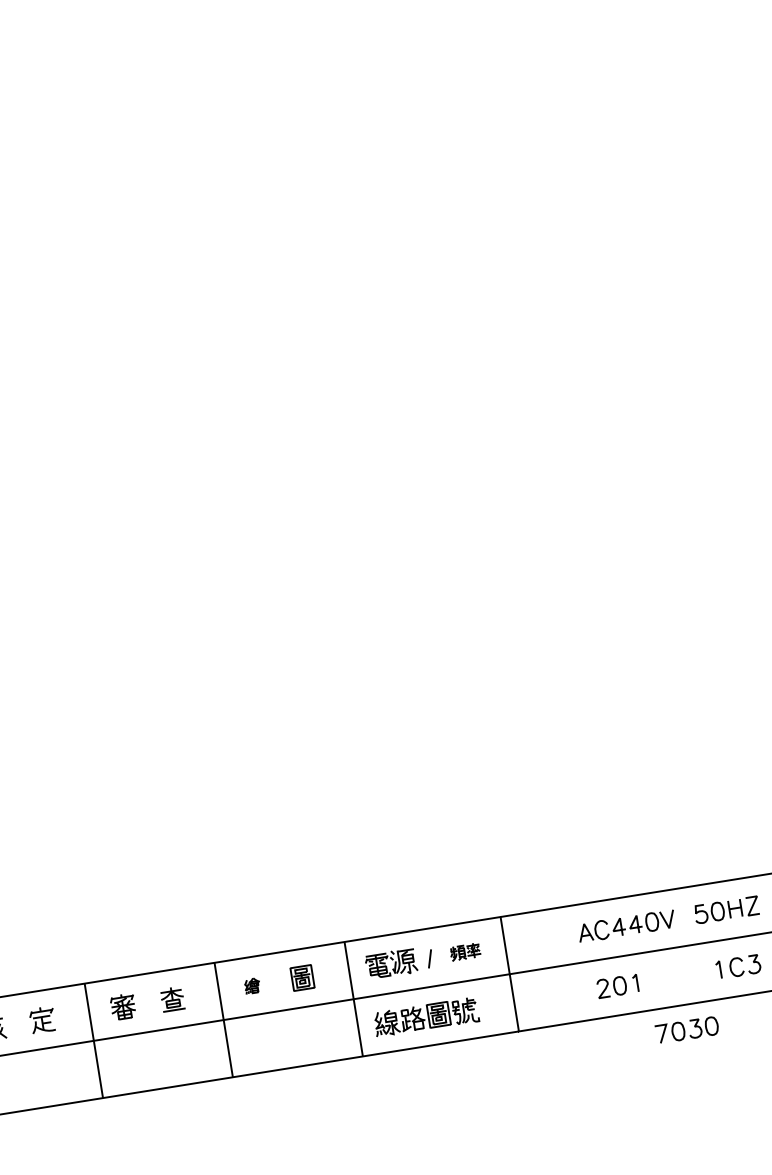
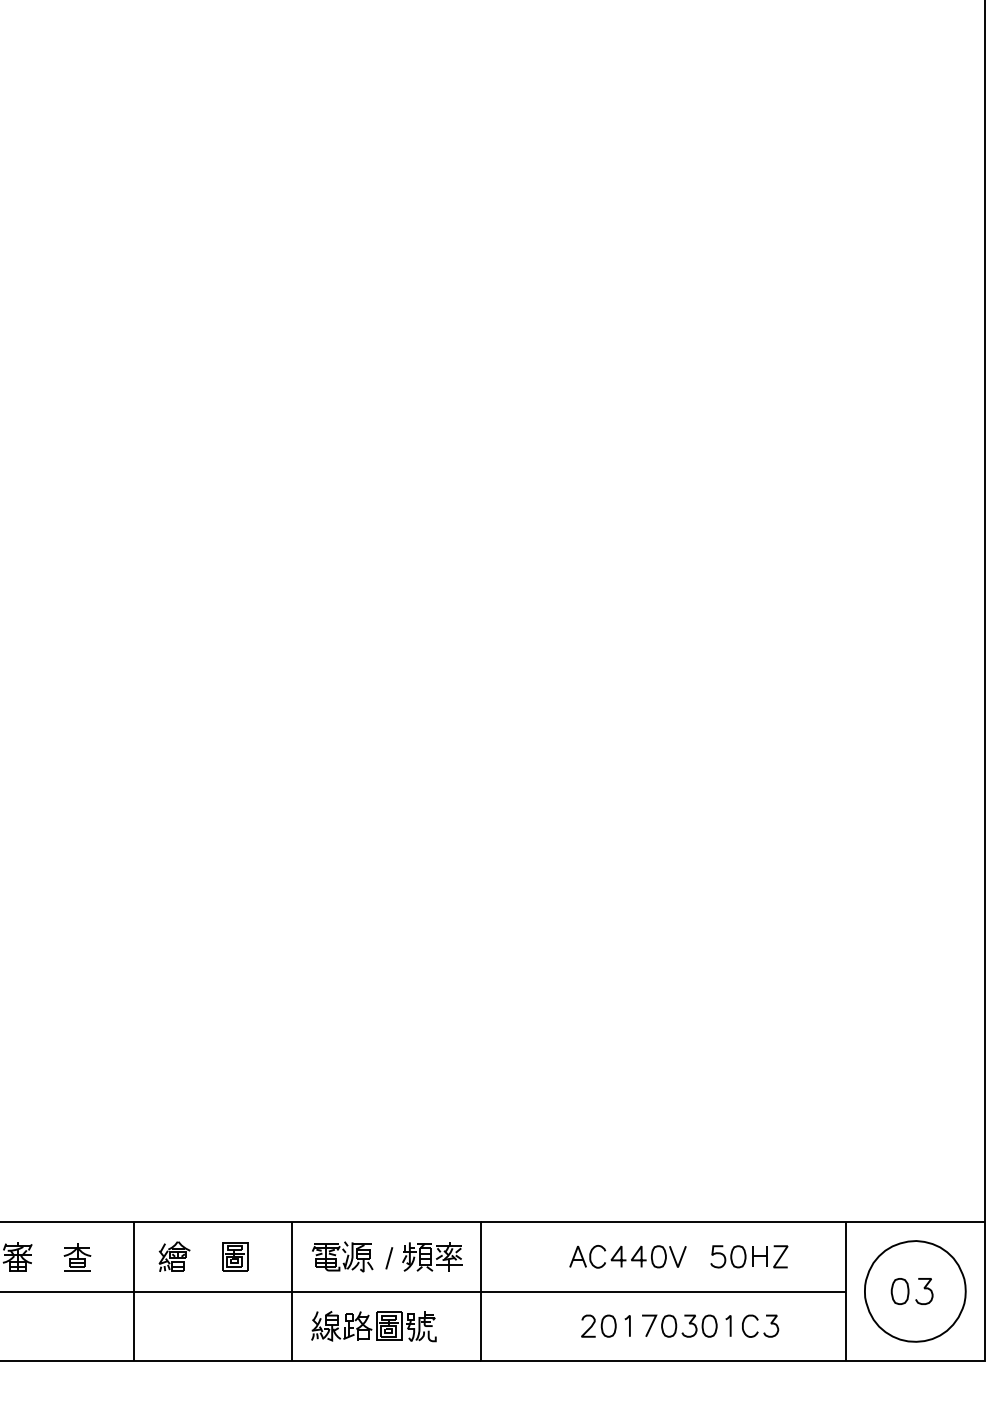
part: (465, 951) -> (432, 1256), size x1.67
part: (252, 985) -> (174, 1256), size x1.67
part: (686, 1029) -> (679, 1325), moved

